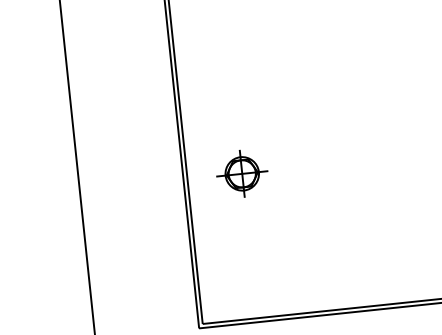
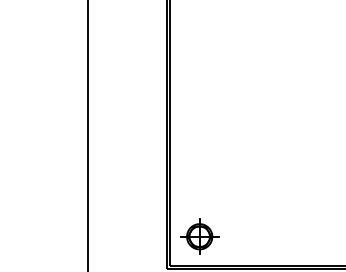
part: (241, 173) -> (199, 236), moved

